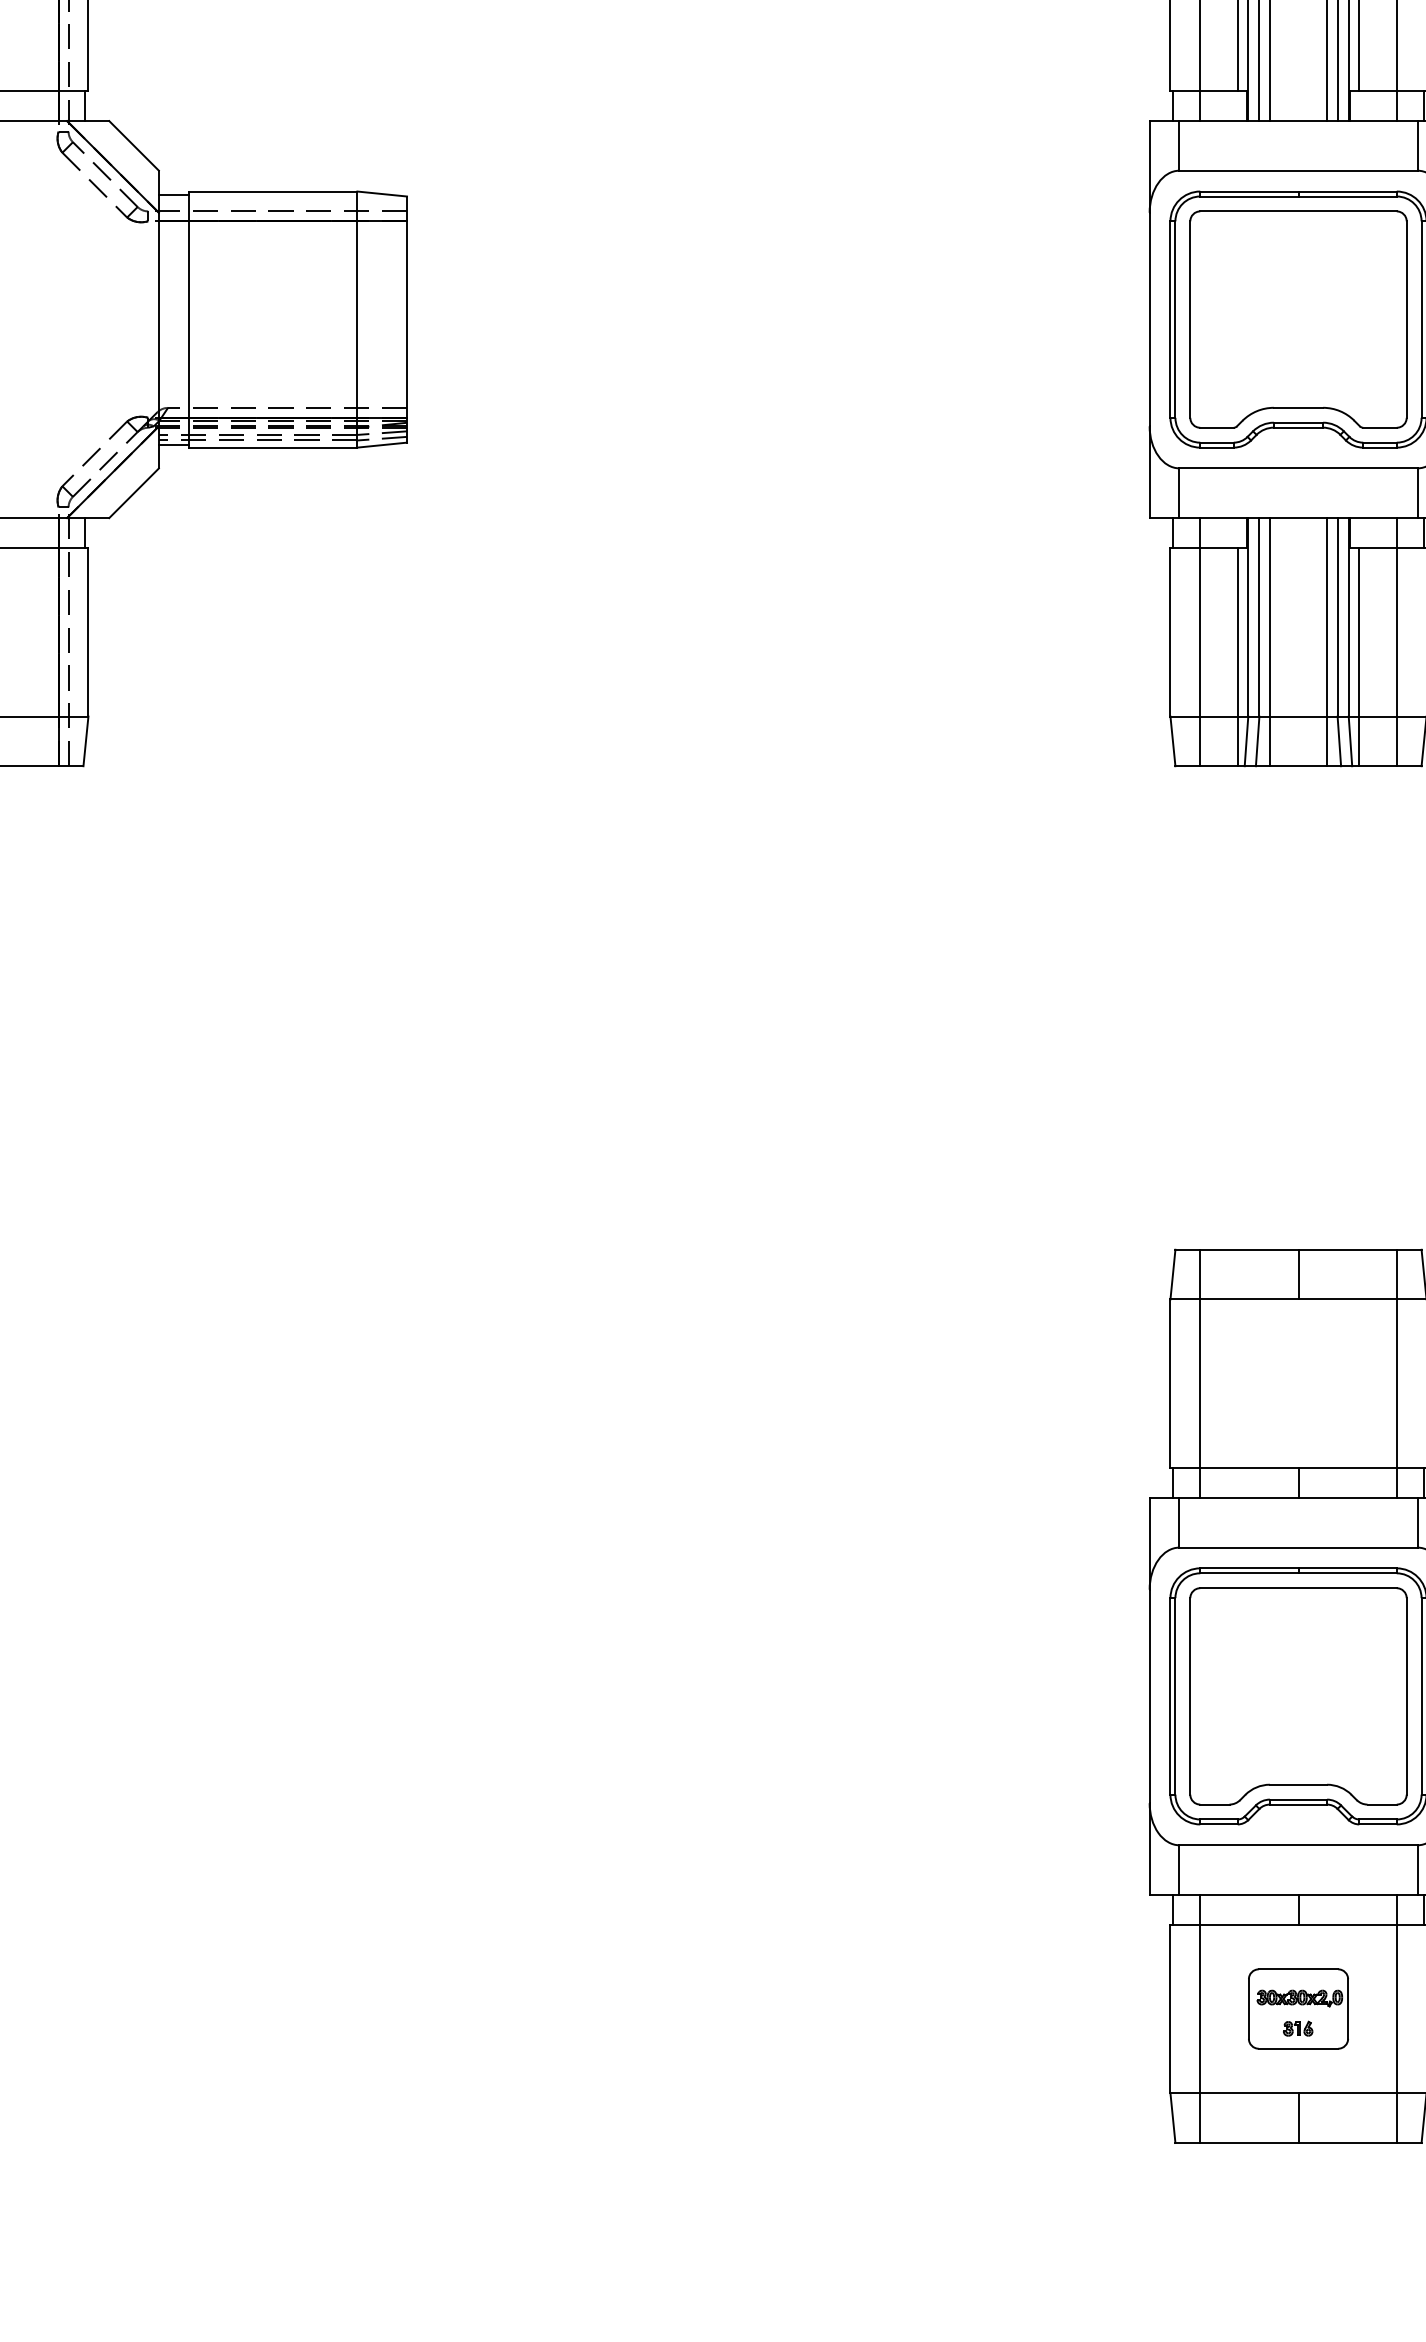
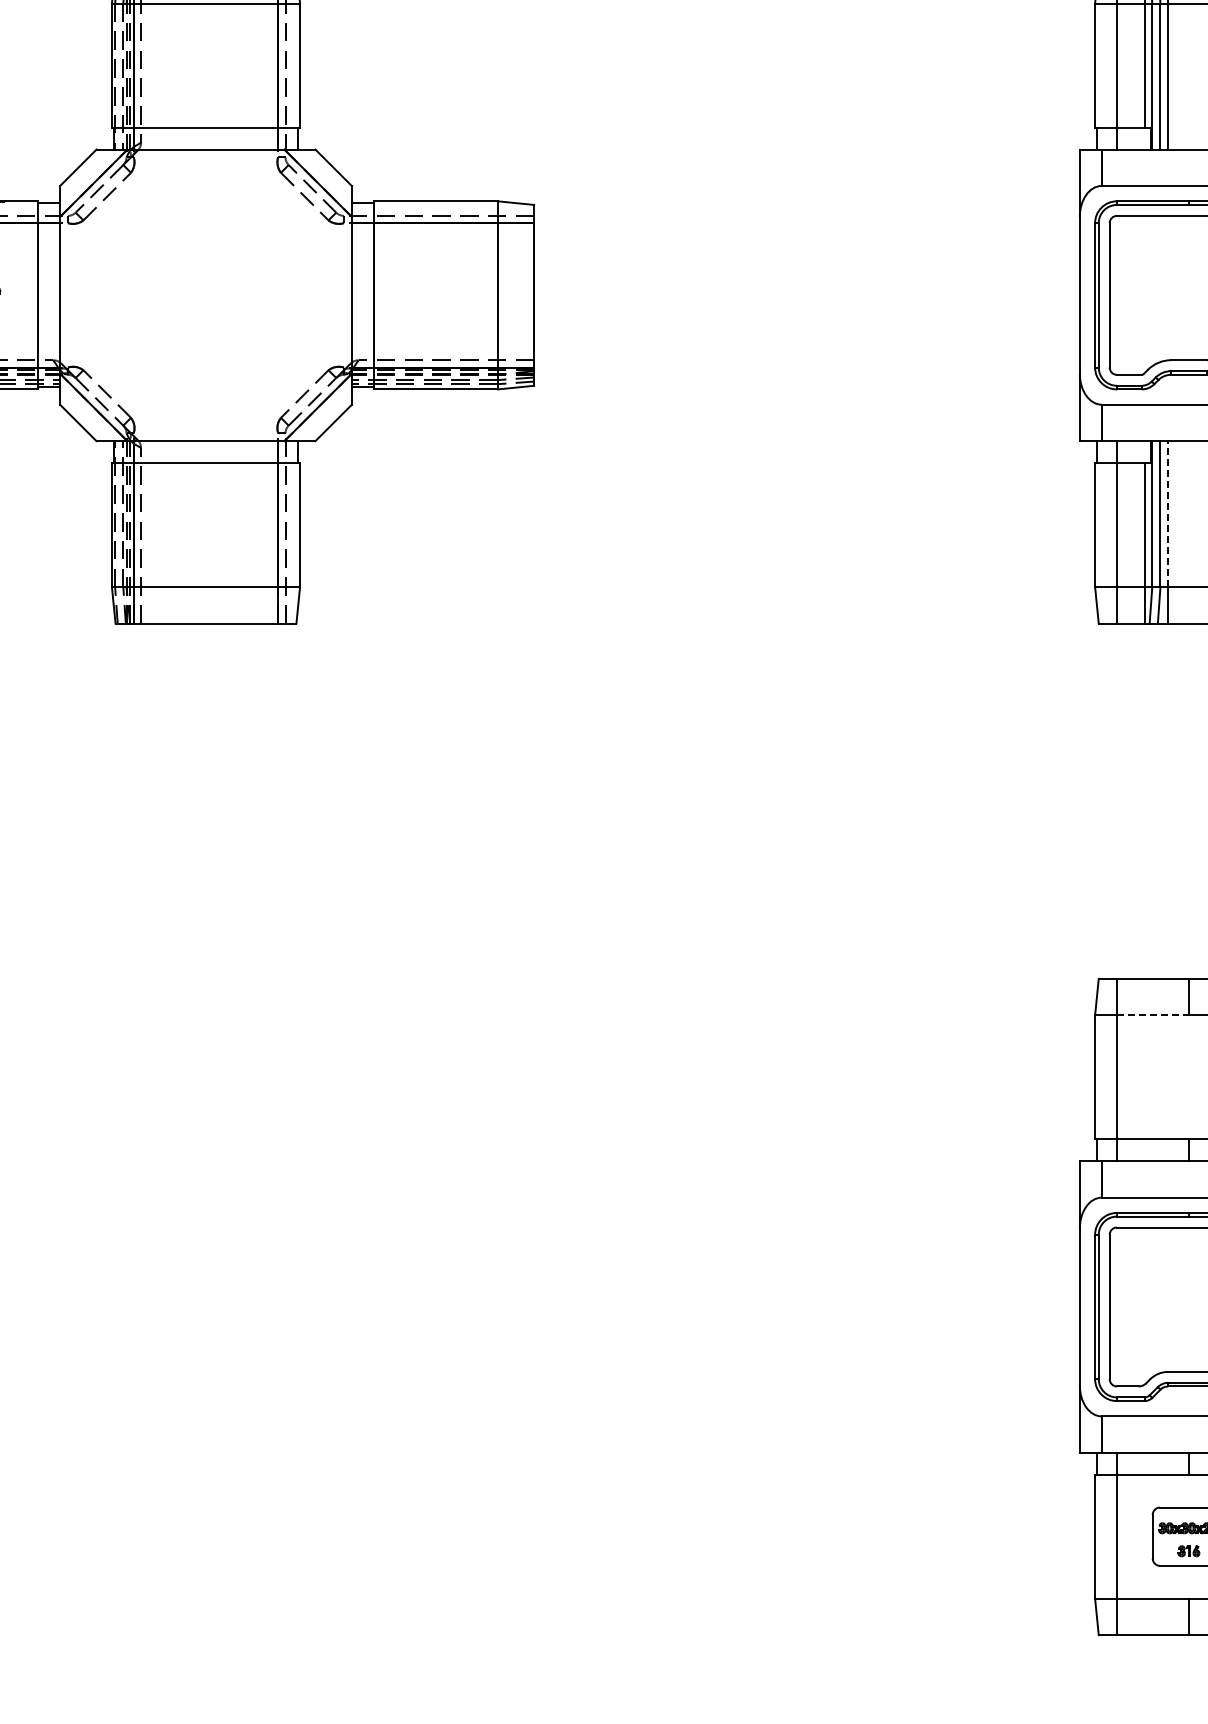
line: (1270, 617) -> (1168, 514), solid -> dashed
line: (1249, 1299) -> (1153, 1015), solid -> dashed

